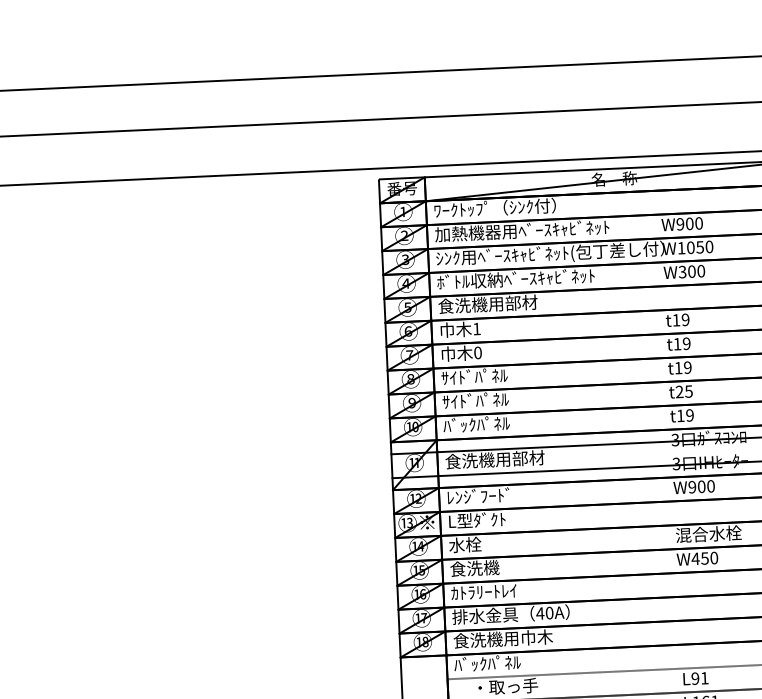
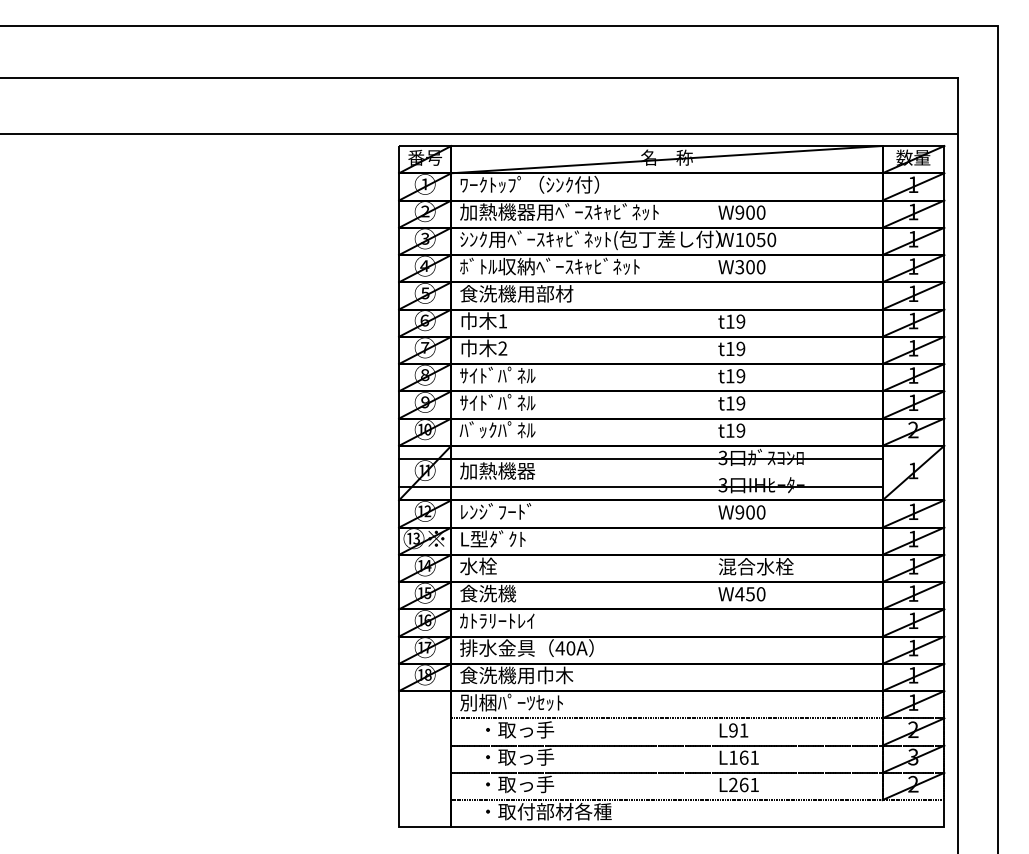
text: (477, 352) -> (502, 348), 0 -> 2
text: (684, 391) -> (735, 403), t25 -> t19
text: (494, 459) -> (516, 470), 食洗機用部材 -> 加熱機器
text: (498, 663) -> (510, 702), ﾊﾞｯｸﾊﾟﾈﾙ -> 別梱ﾊﾟｰﾂｾｯﾄ

